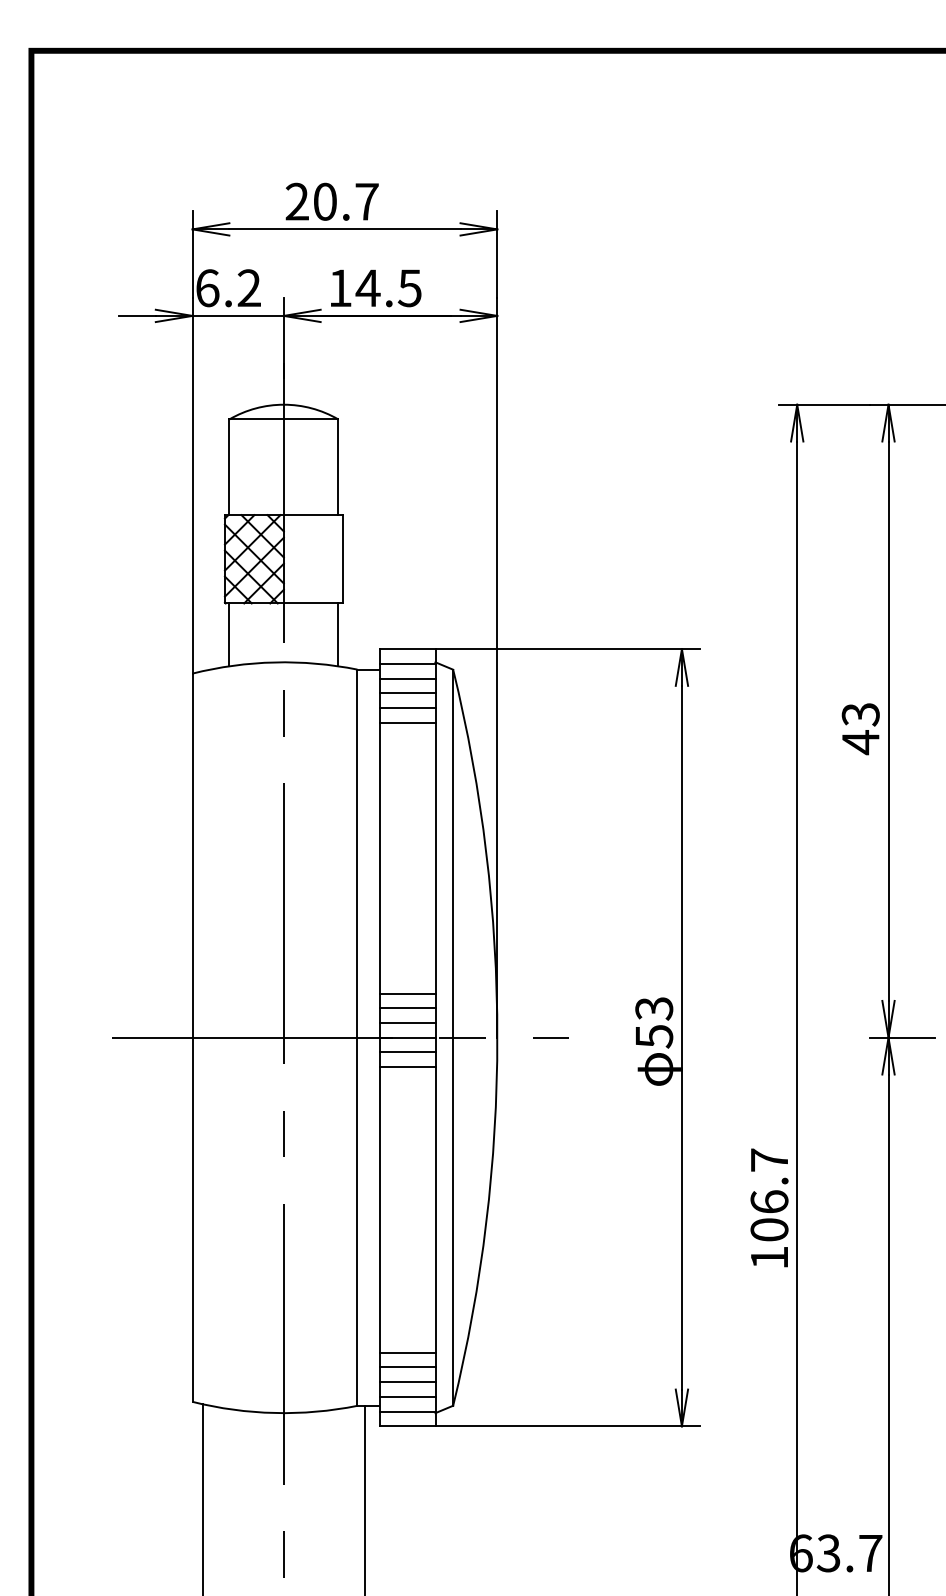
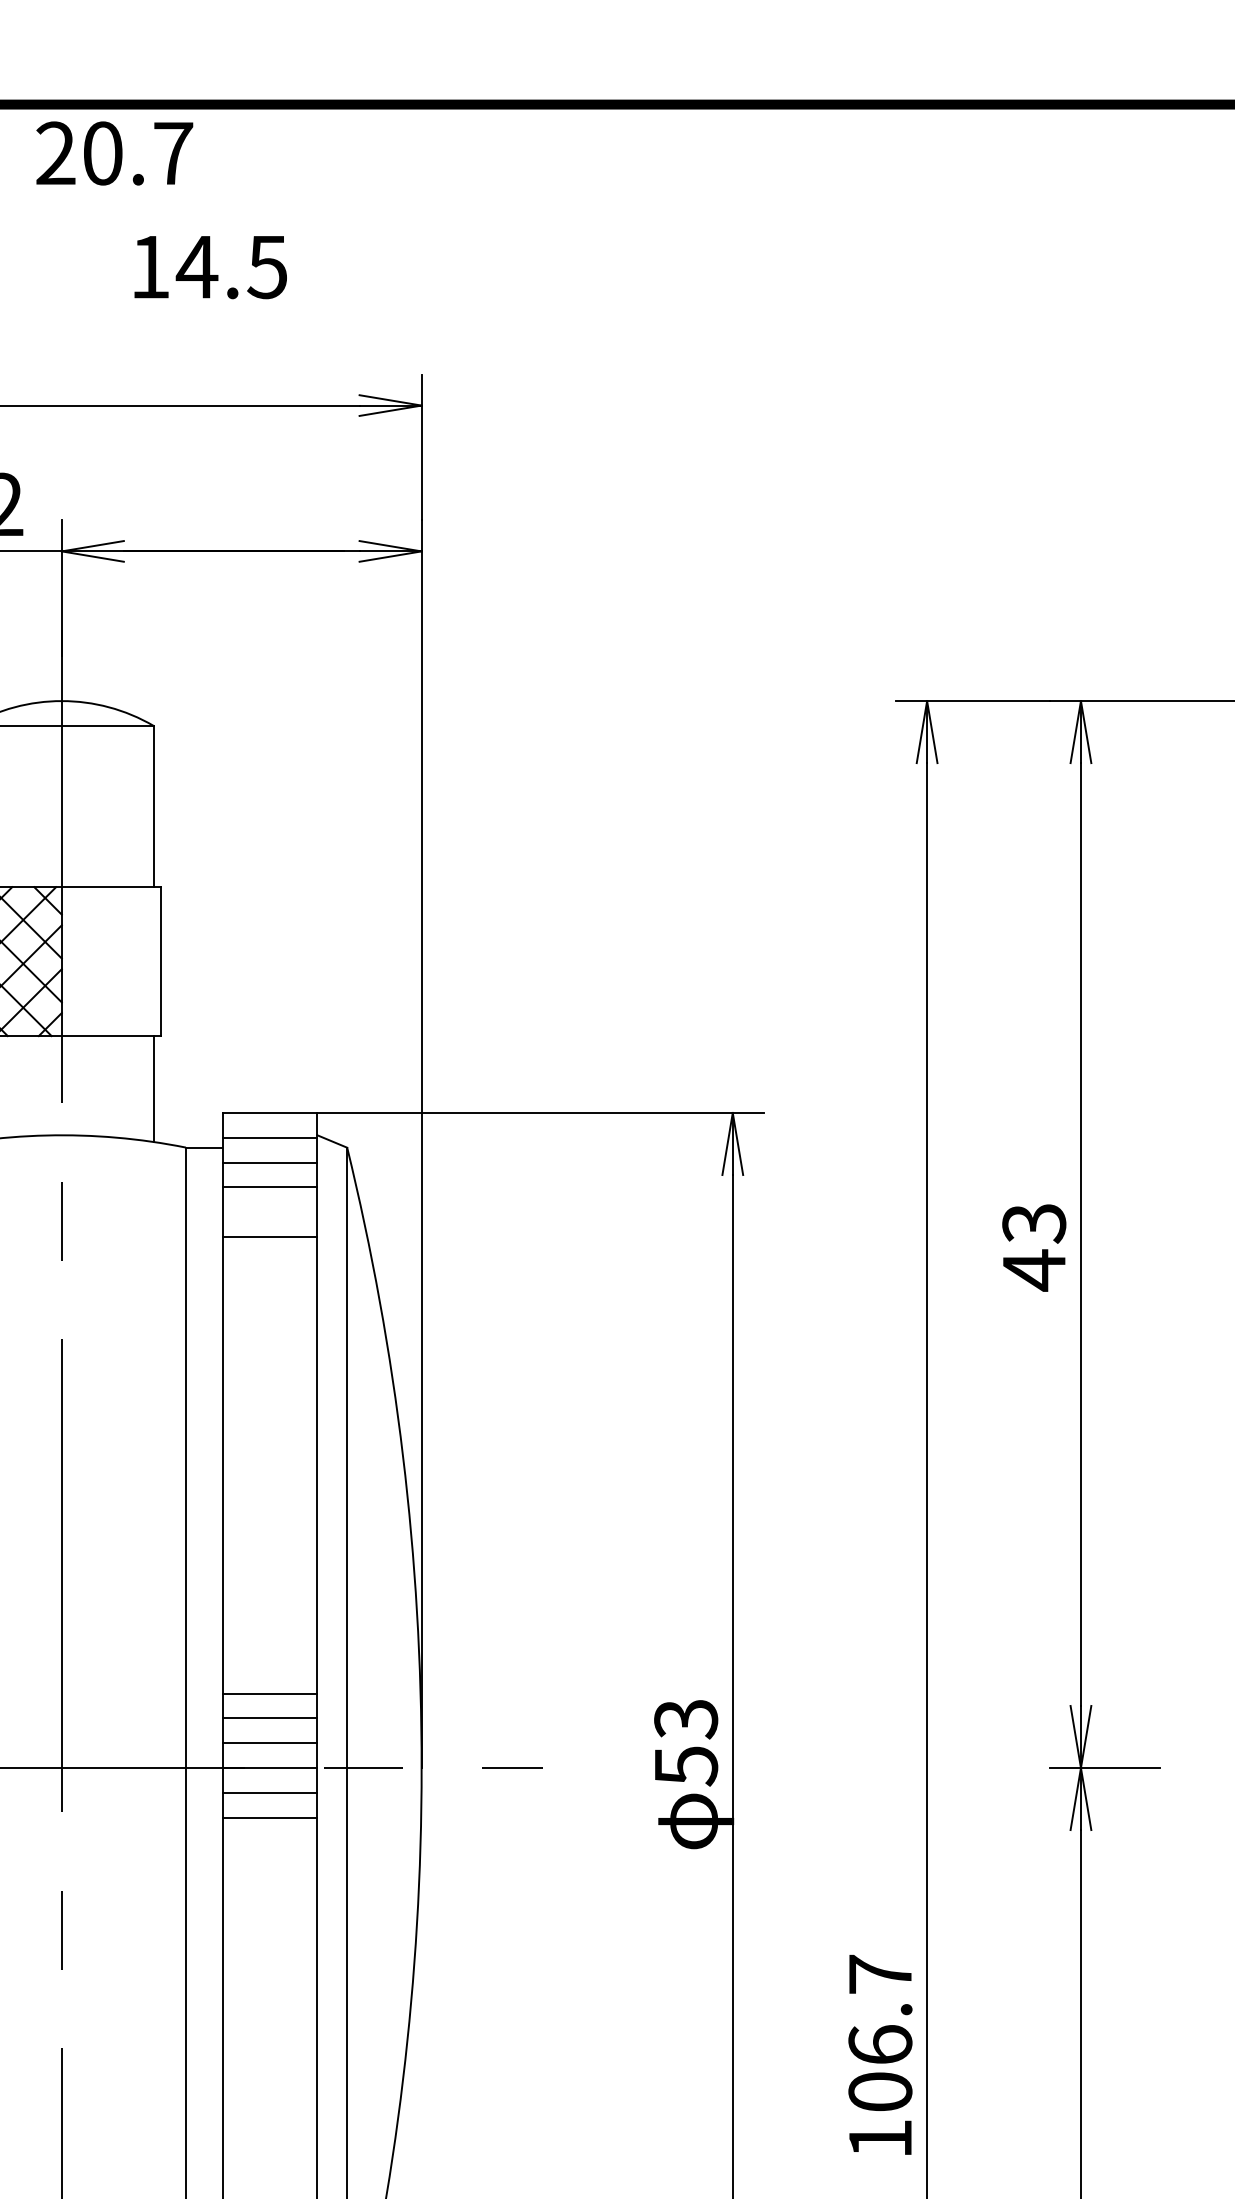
text: (331, 201) -> (113, 152), moved
text: (376, 288) -> (211, 267), moved
line: (407, 707) -> (270, 1211), removed

